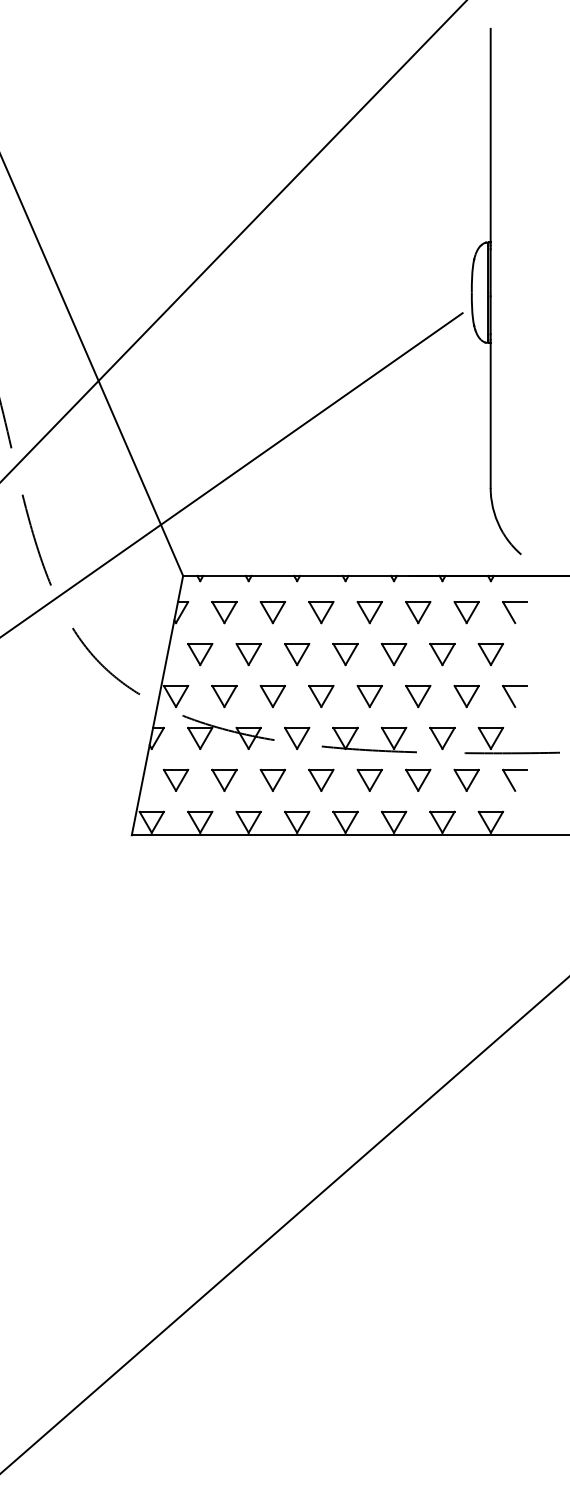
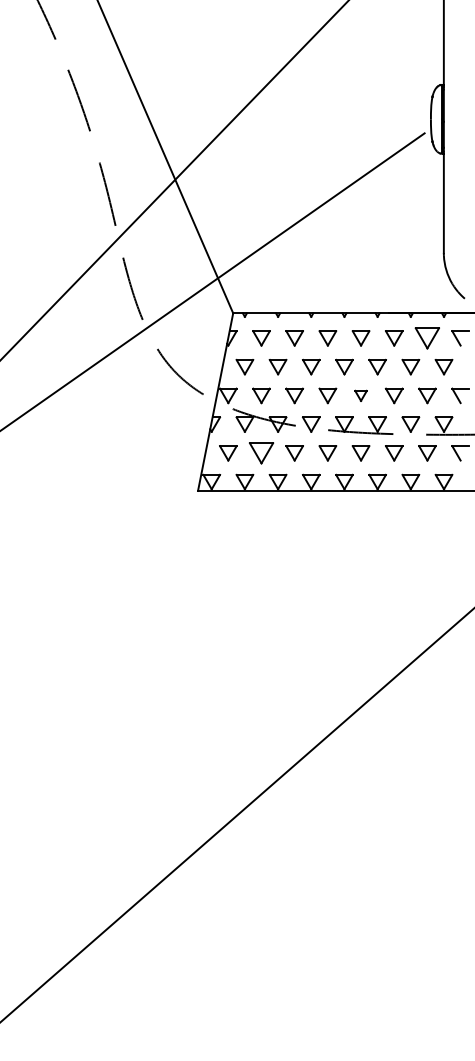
part: (466, 612) -> (427, 338), size x1.4
part: (368, 695) -> (360, 395), size x0.7
part: (224, 780) -> (261, 453), size x1.4

